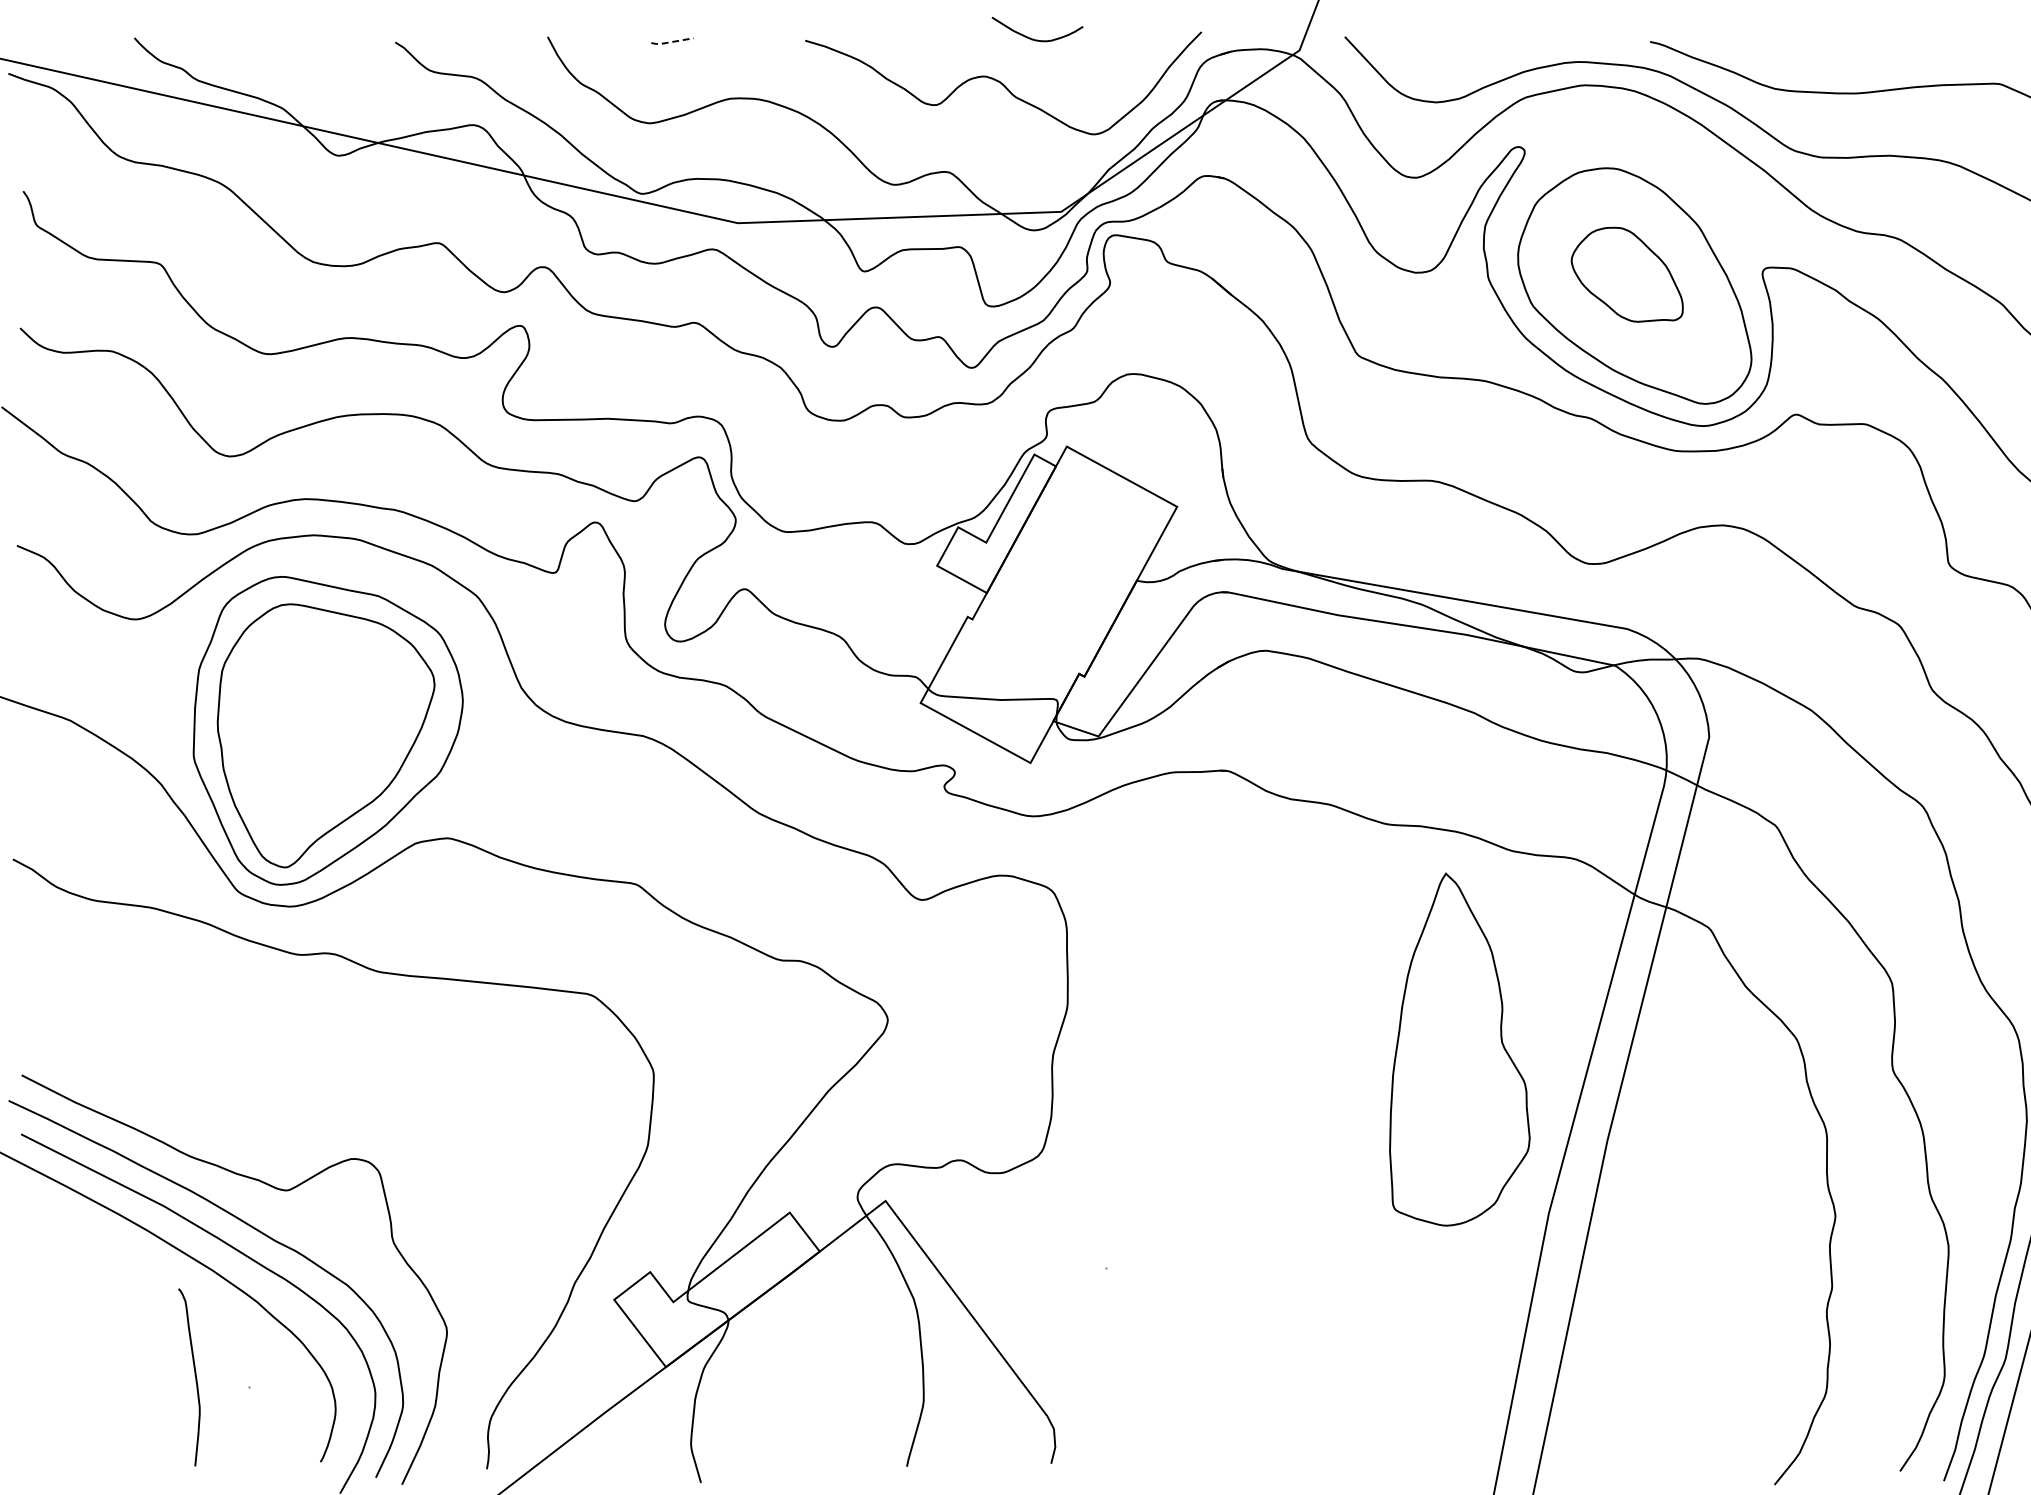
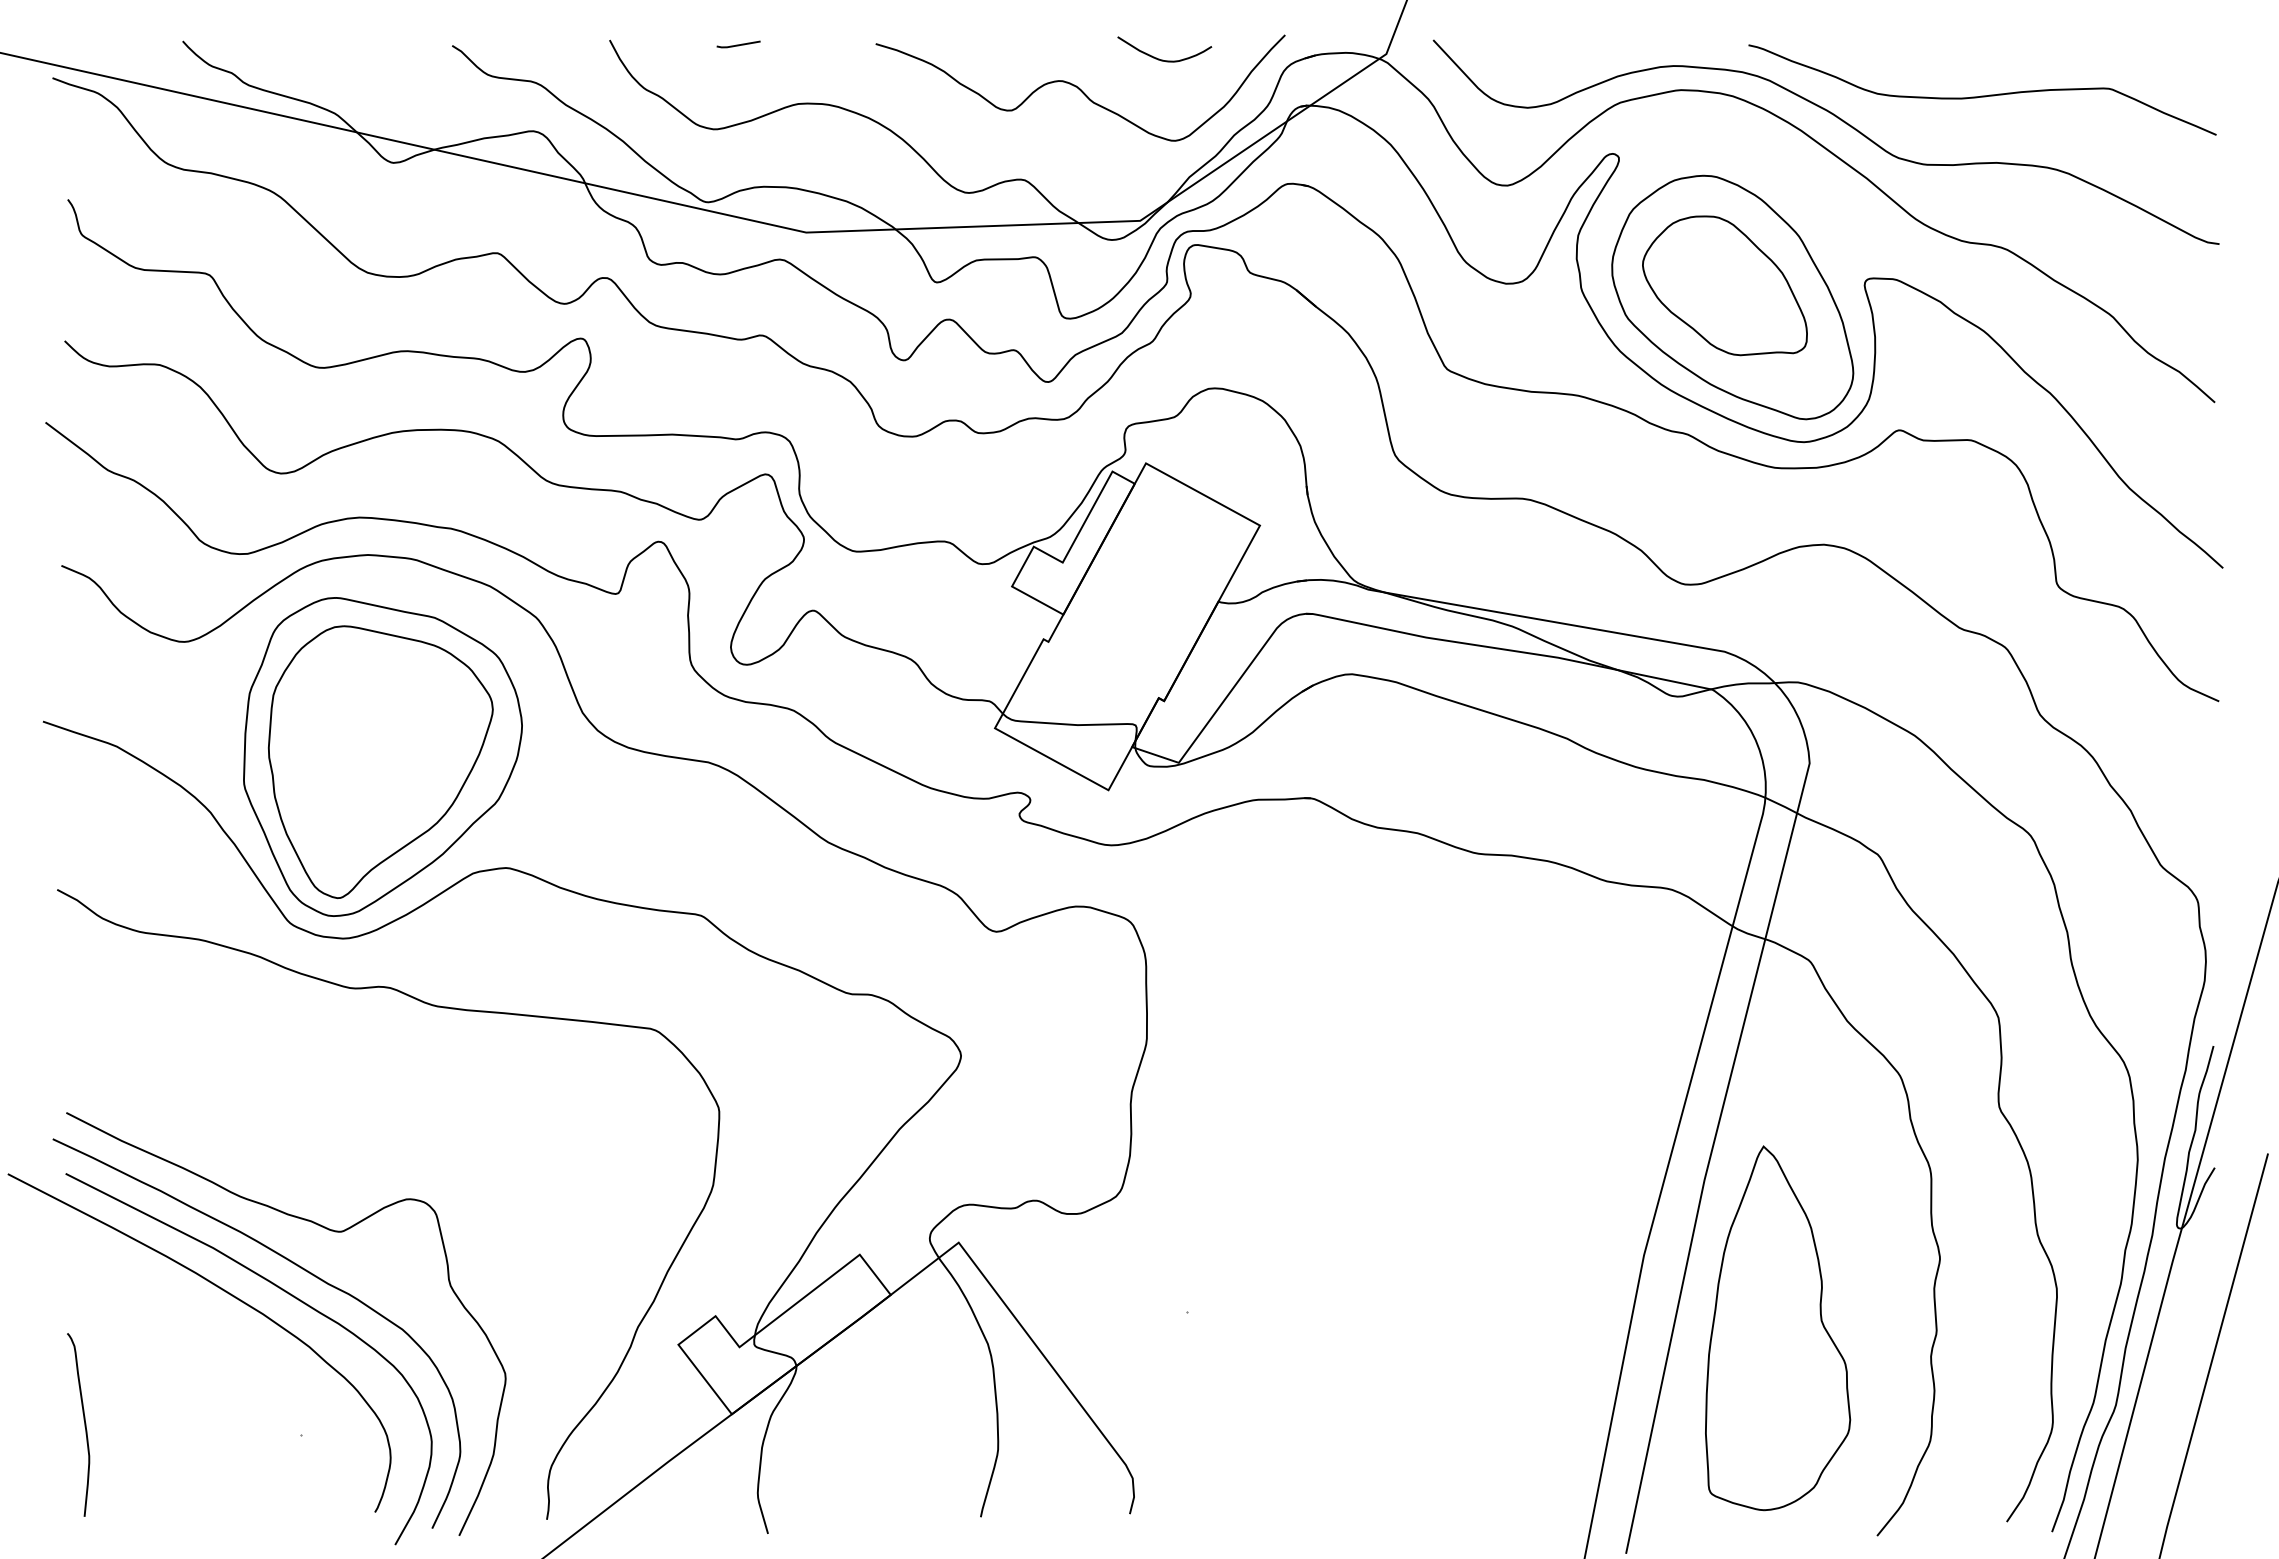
curve: (1035, 39) -> (1162, 59), moved
line: (671, 42) -> (737, 45), dashed -> solid
part: (1626, 274) -> (1724, 285), size x1.43
part: (1460, 1049) -> (1778, 1328), moved
curve: (195, 1376) -> (84, 1424), moved

